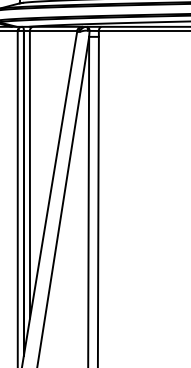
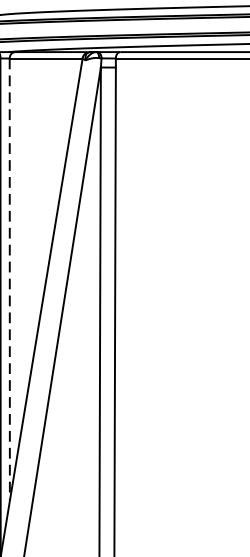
line: (29, 174) -> (9, 279), solid -> dashed

